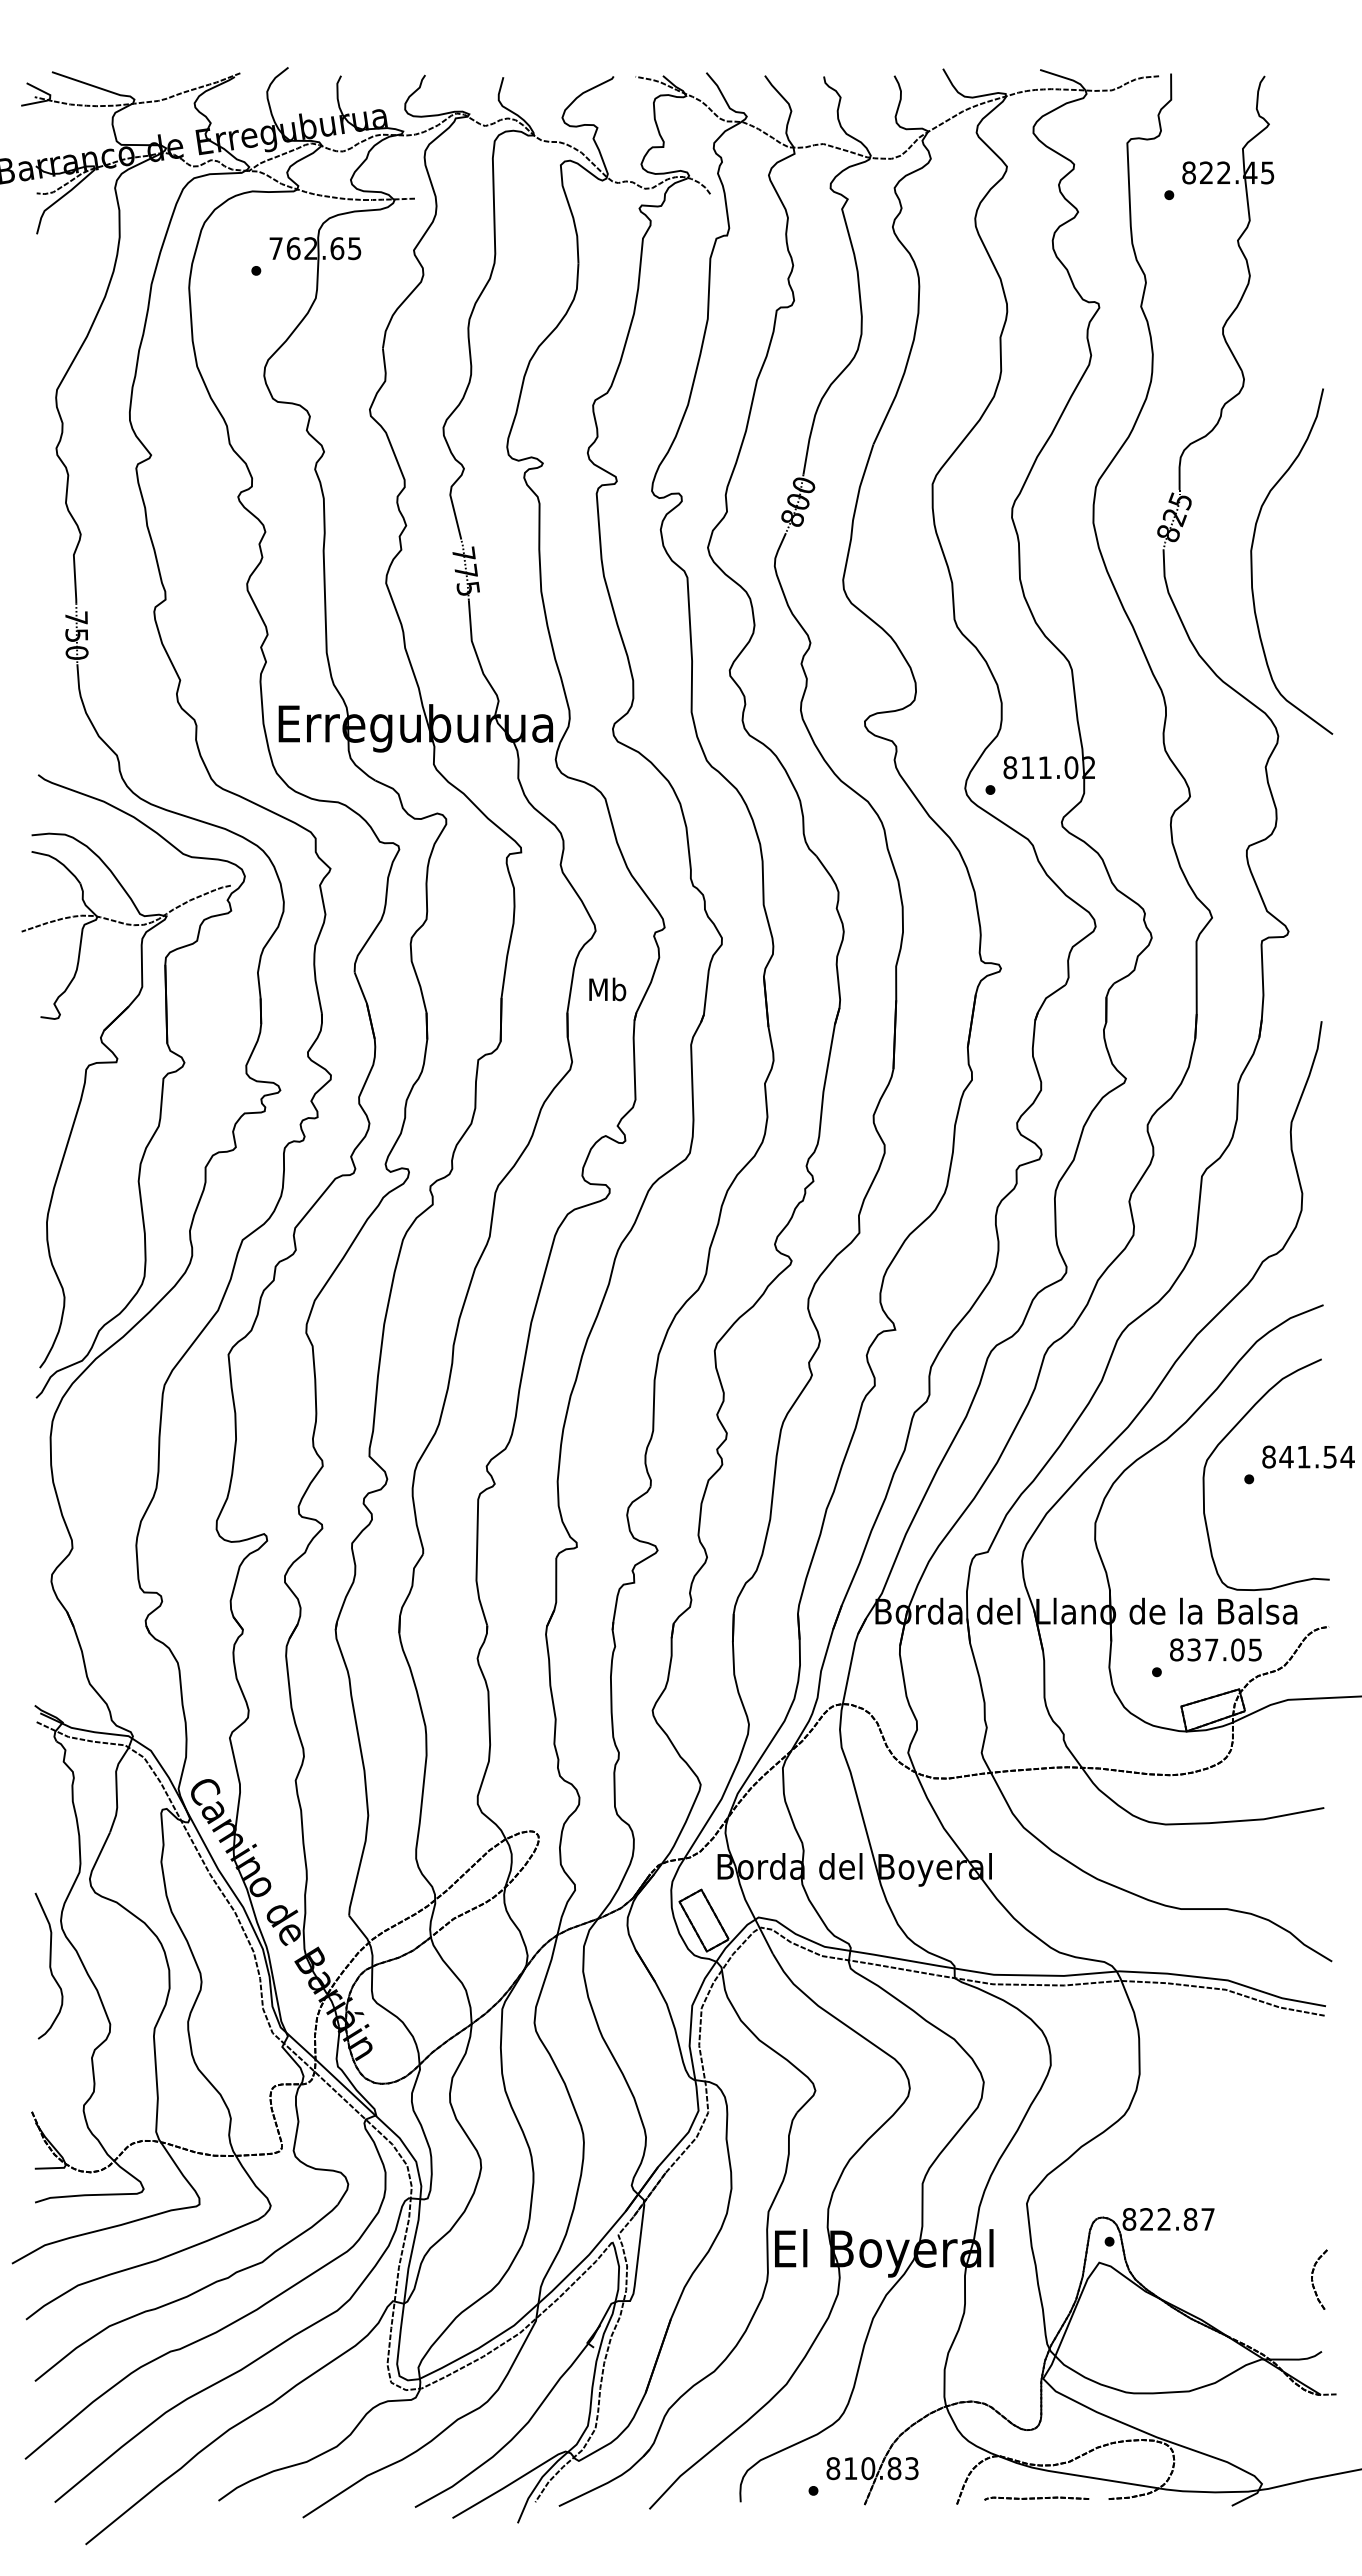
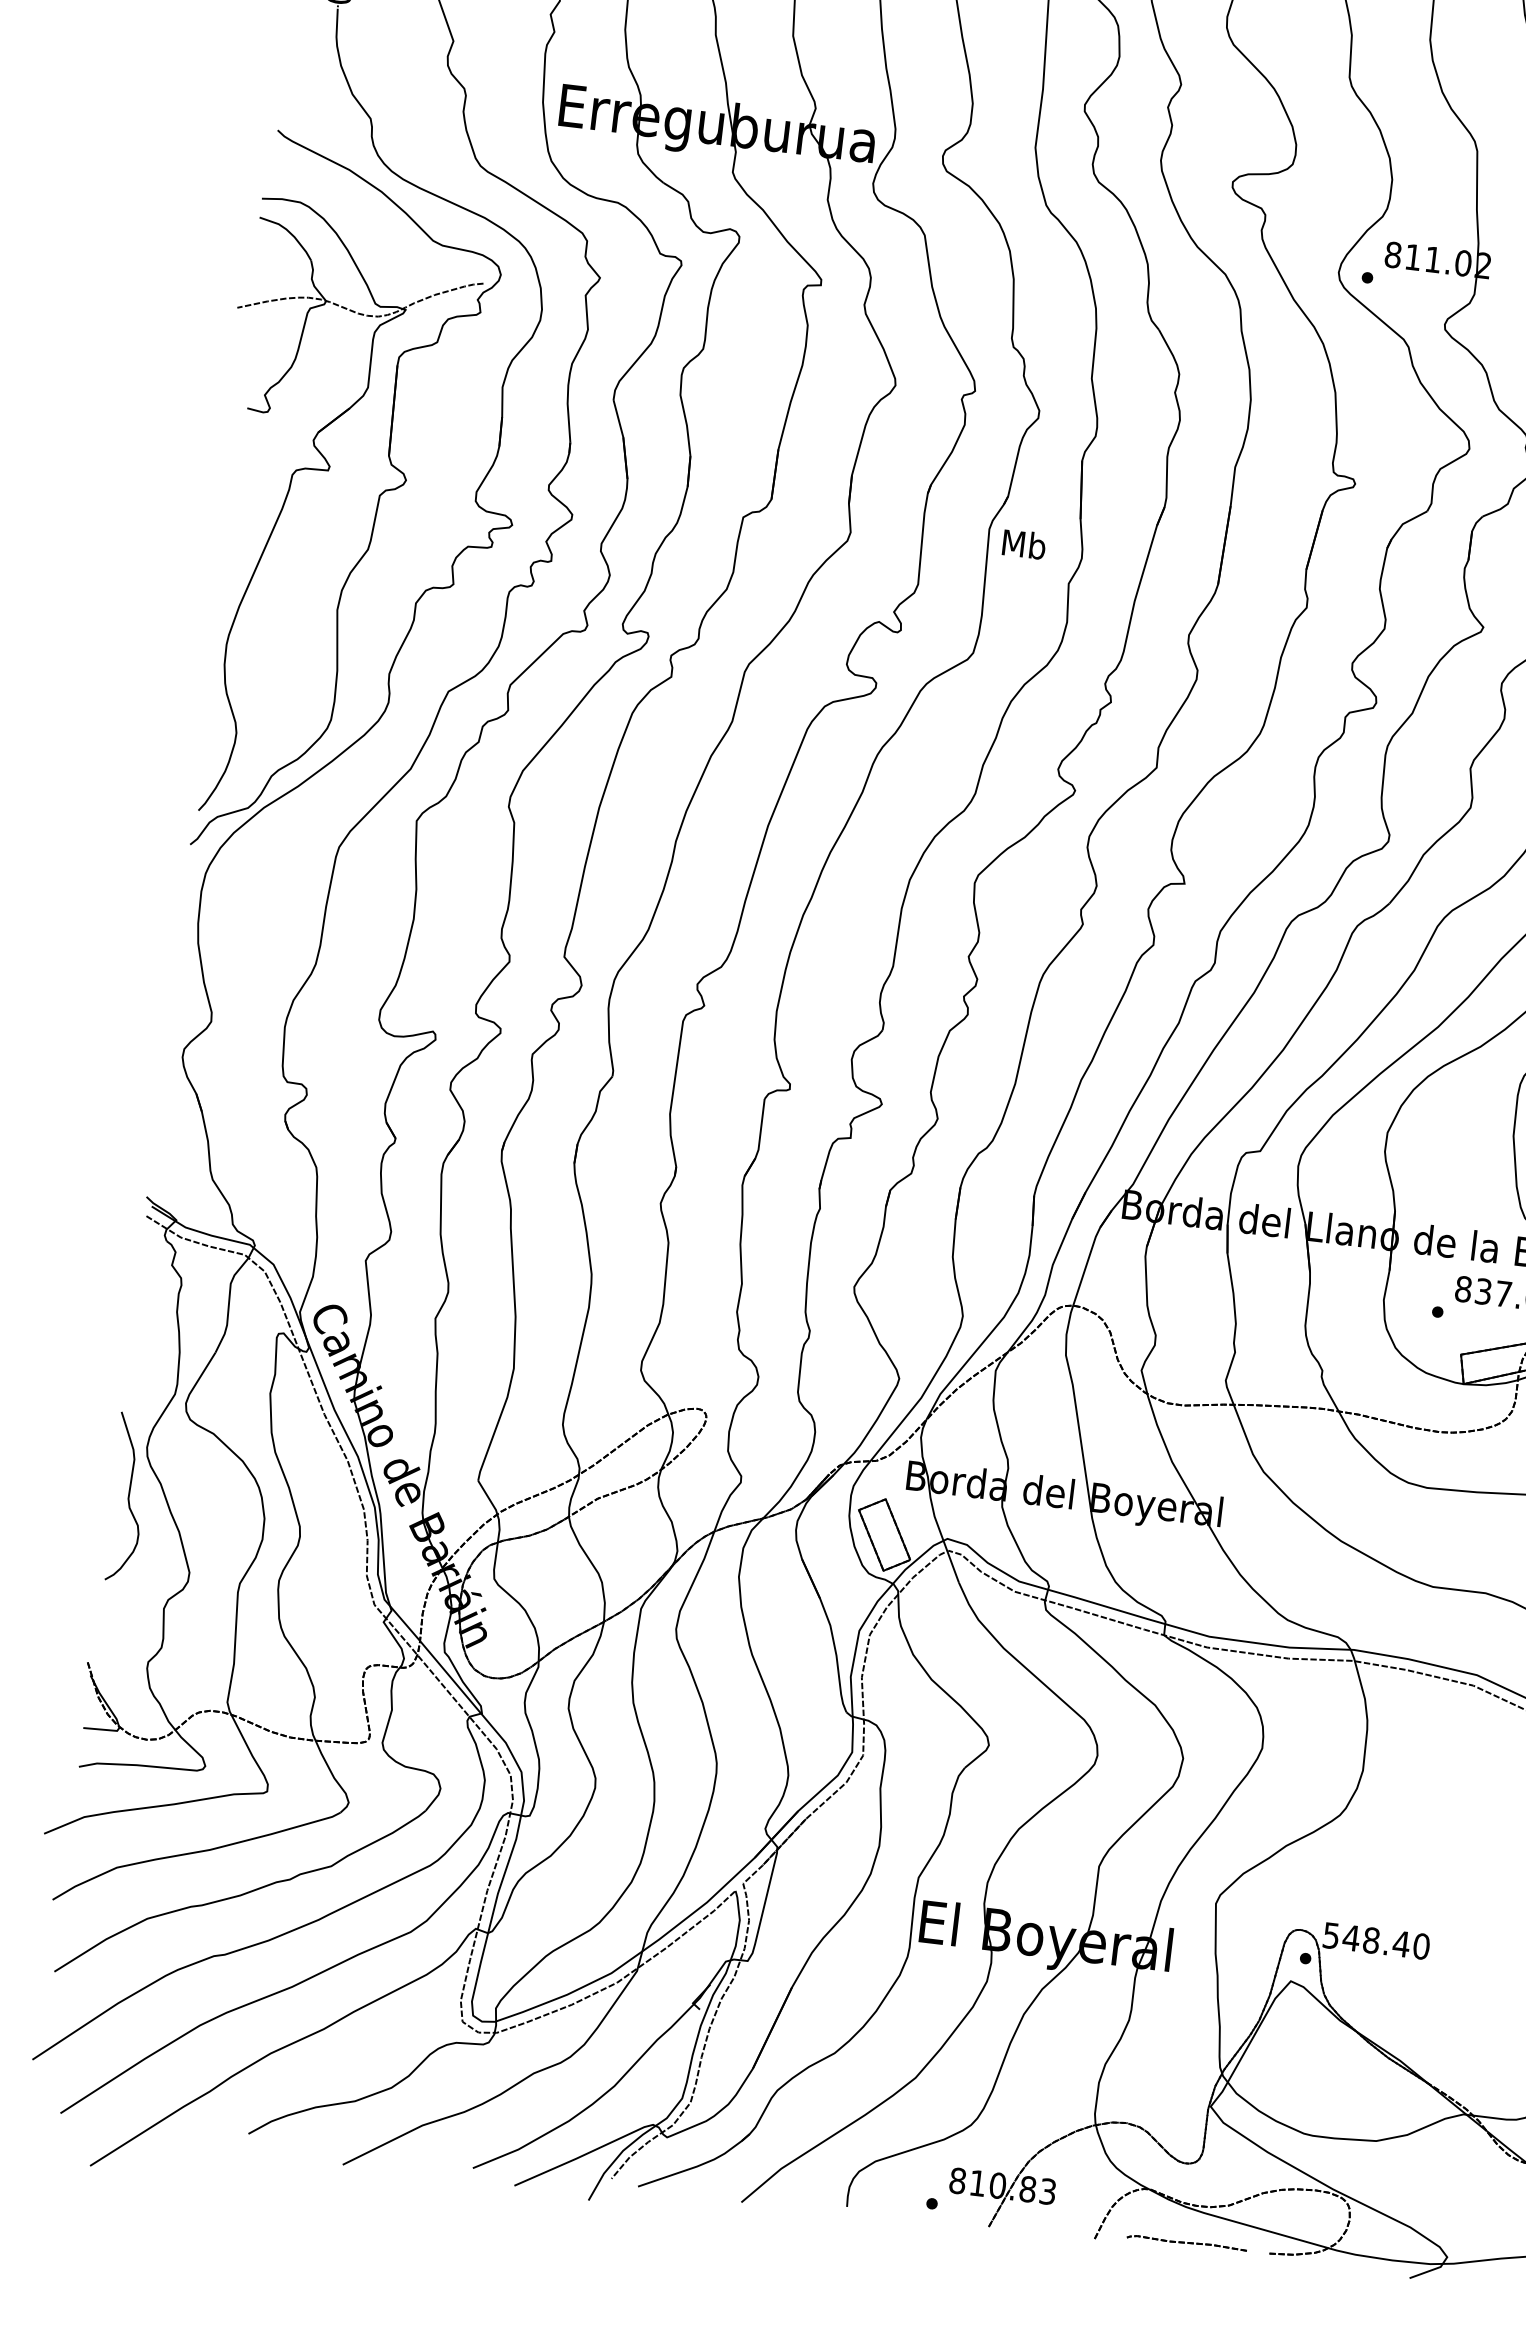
text: (607, 989) -> (1024, 544), moved
text: (1168, 2219) -> (1376, 1941), 822.87 -> 548.40

